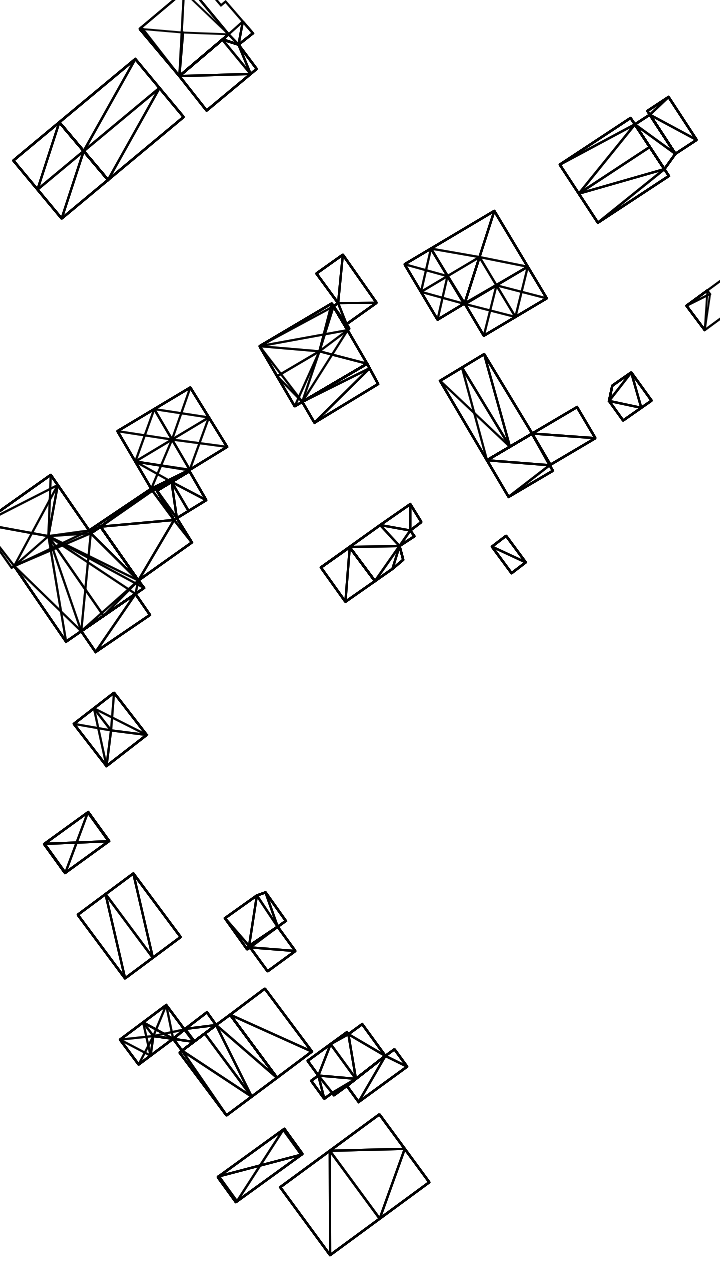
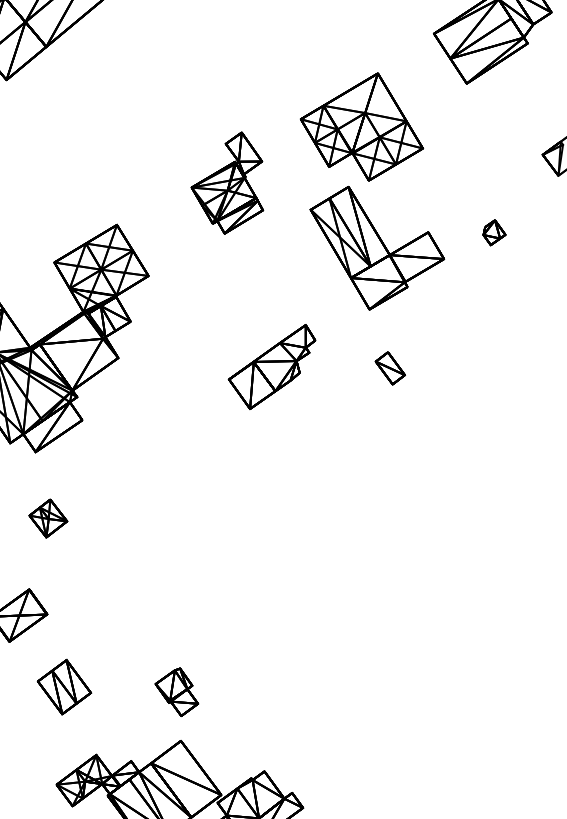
part: (318, 338) -> (226, 182), size x0.7
part: (629, 396) -> (493, 232), size x0.6
part: (517, 425) -> (377, 248), moved
part: (110, 729) -> (48, 518), size x0.6
part: (128, 925) -> (63, 686), size x0.6
part: (259, 931) -> (176, 691), size x0.7

